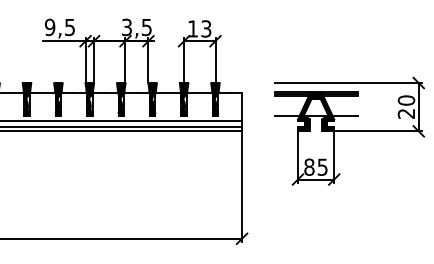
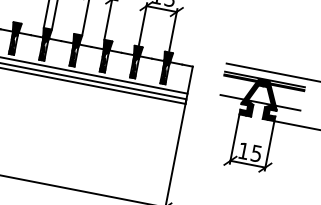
text: (309, 166) -> (243, 150), 85 -> 15

